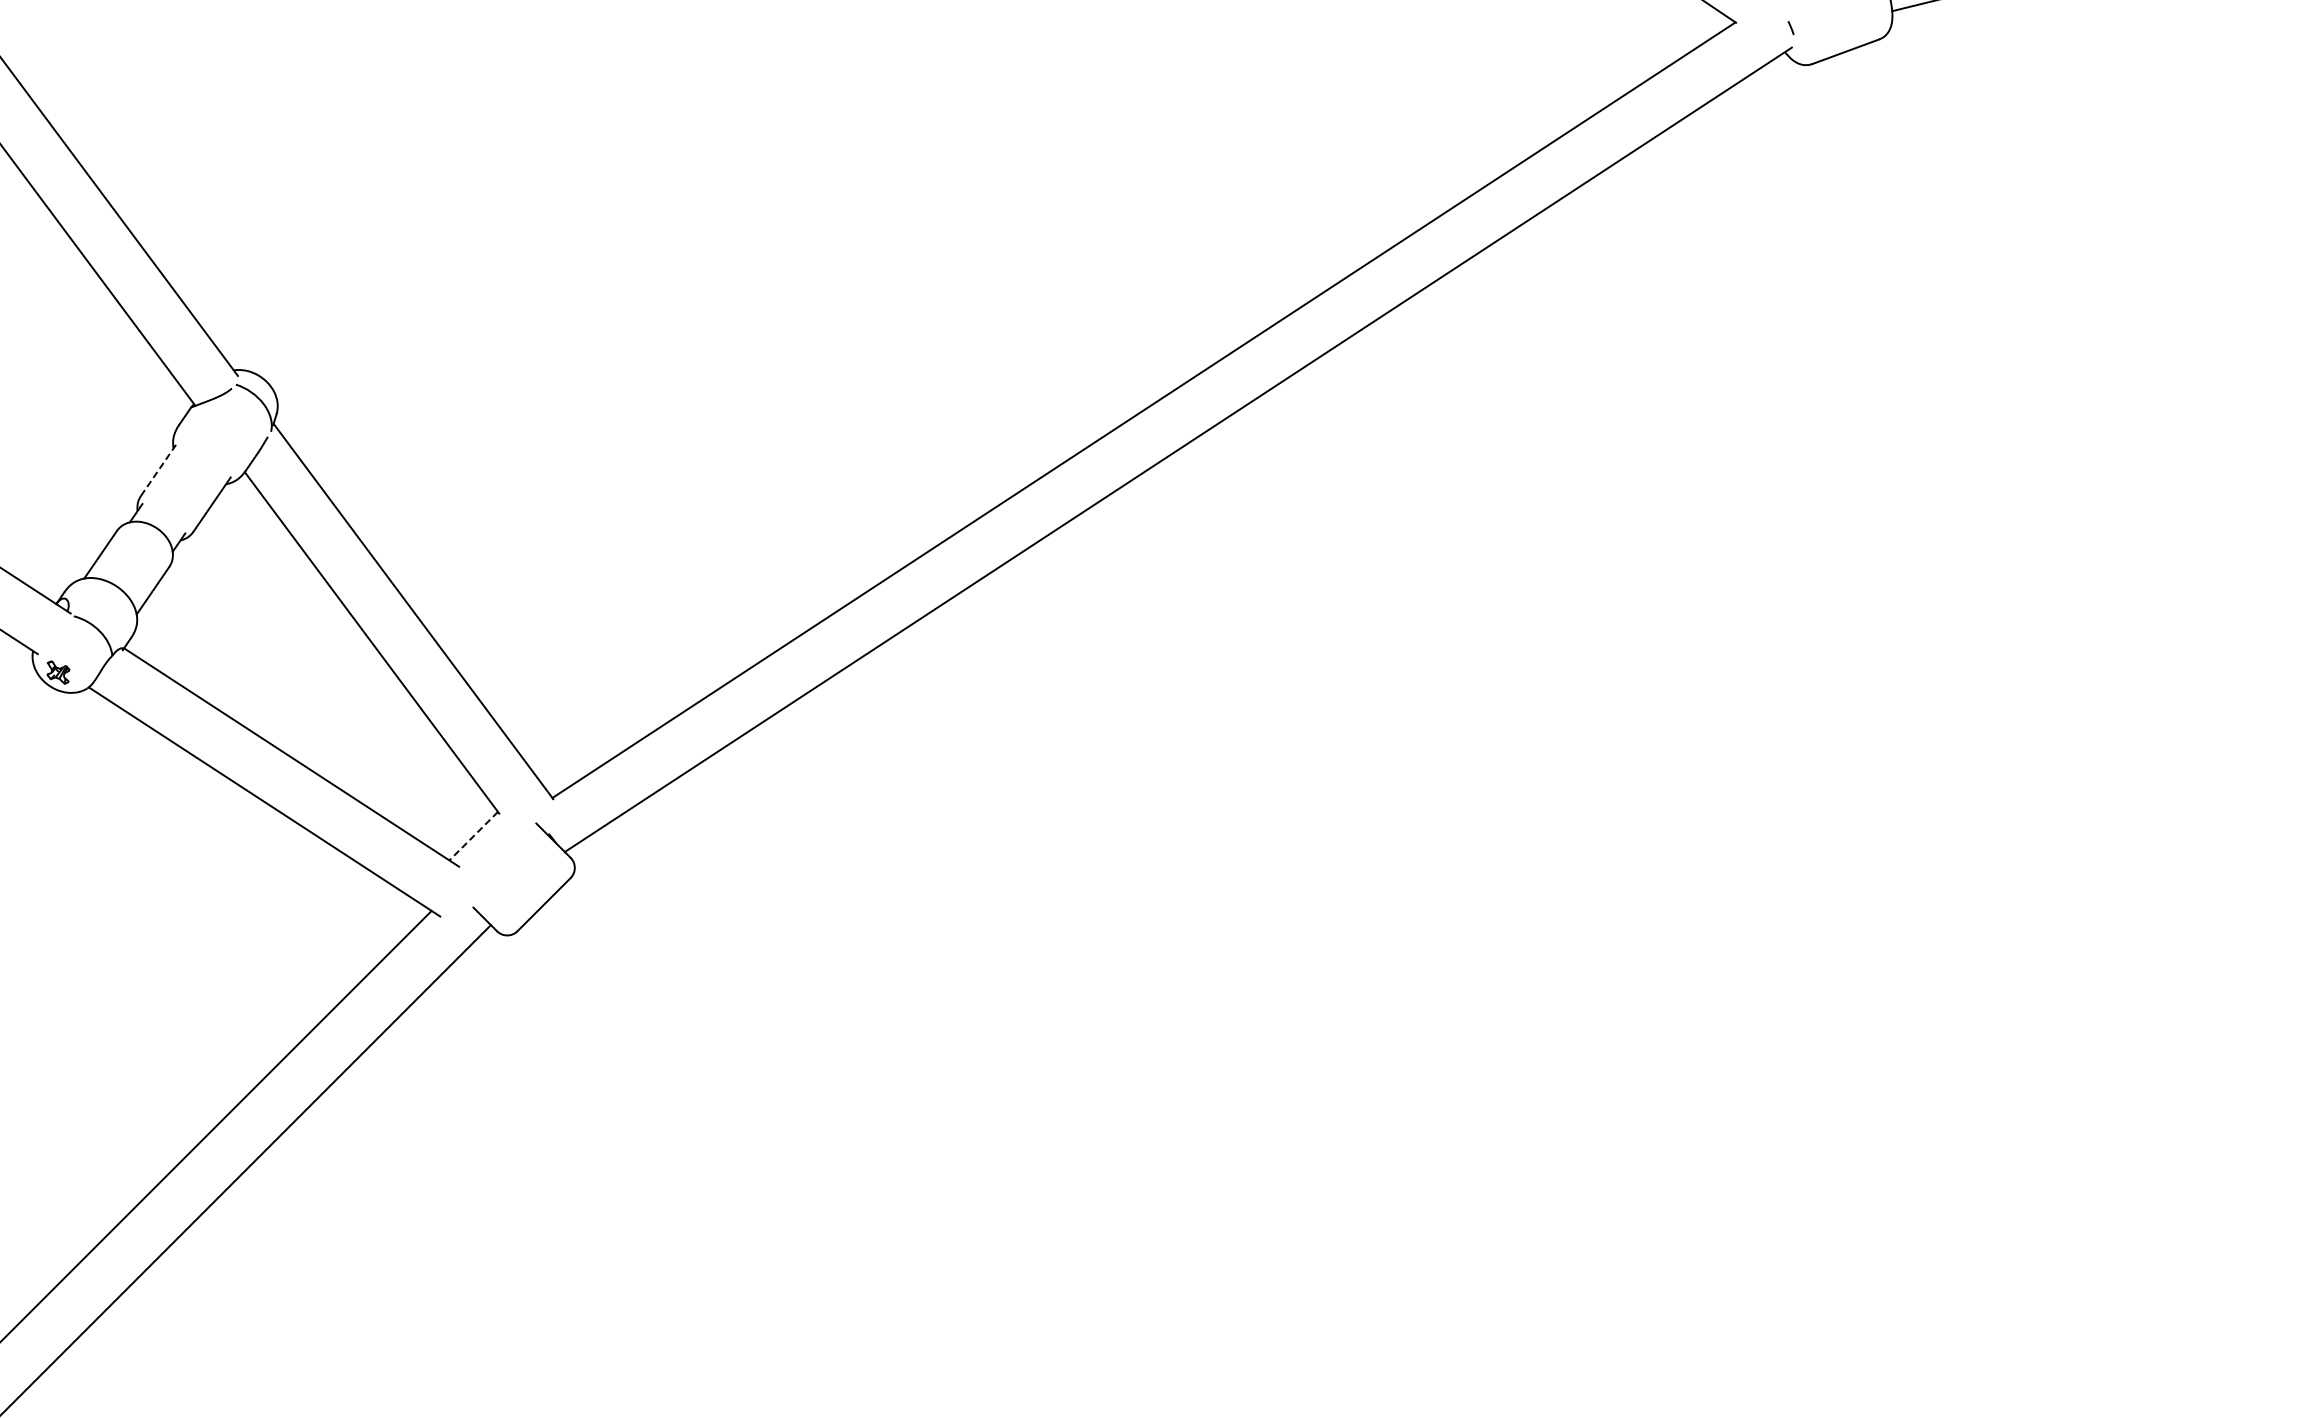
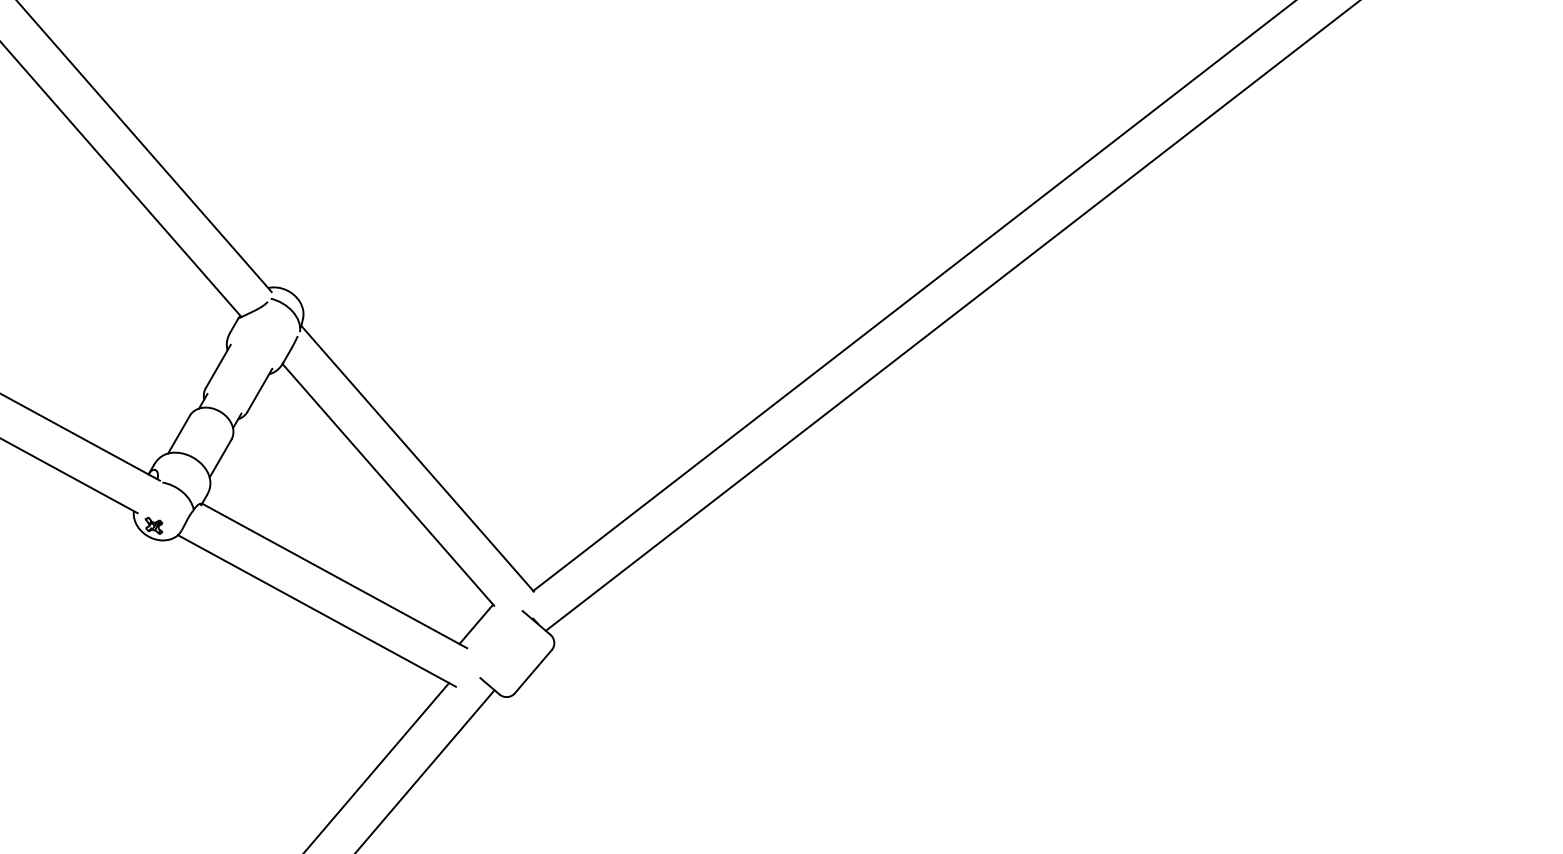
line: (159, 468) -> (218, 366), dashed -> solid
line: (473, 836) -> (476, 624), dashed -> solid

